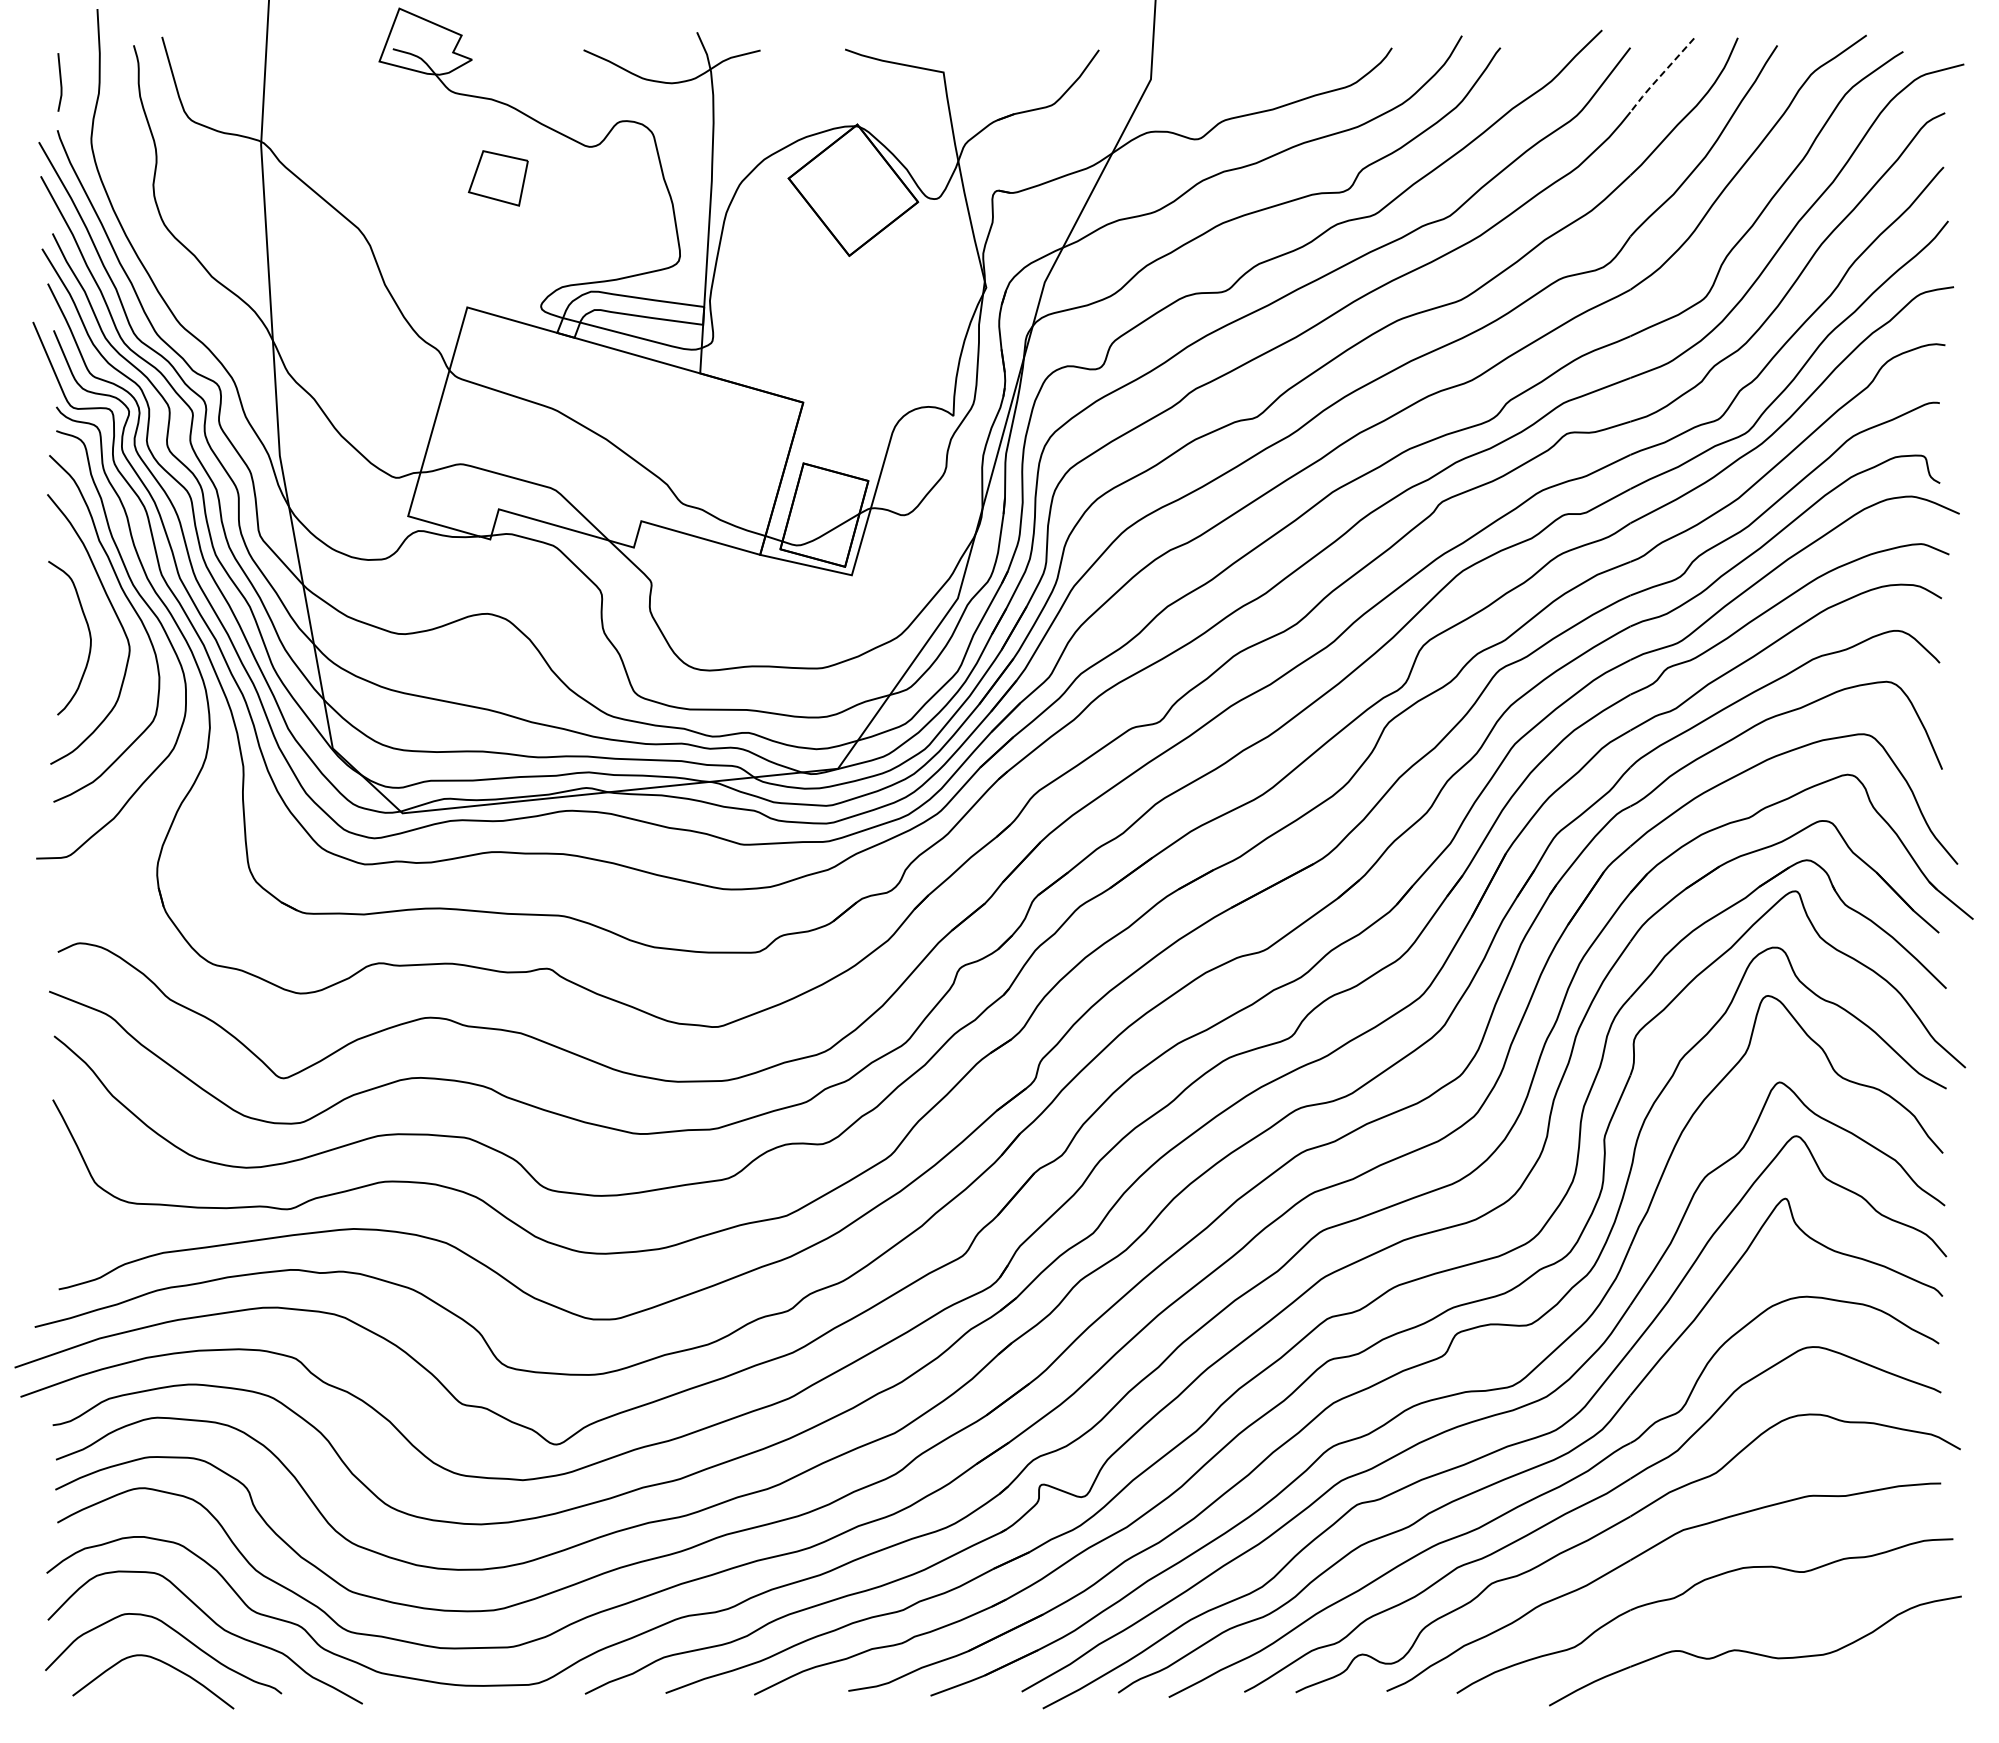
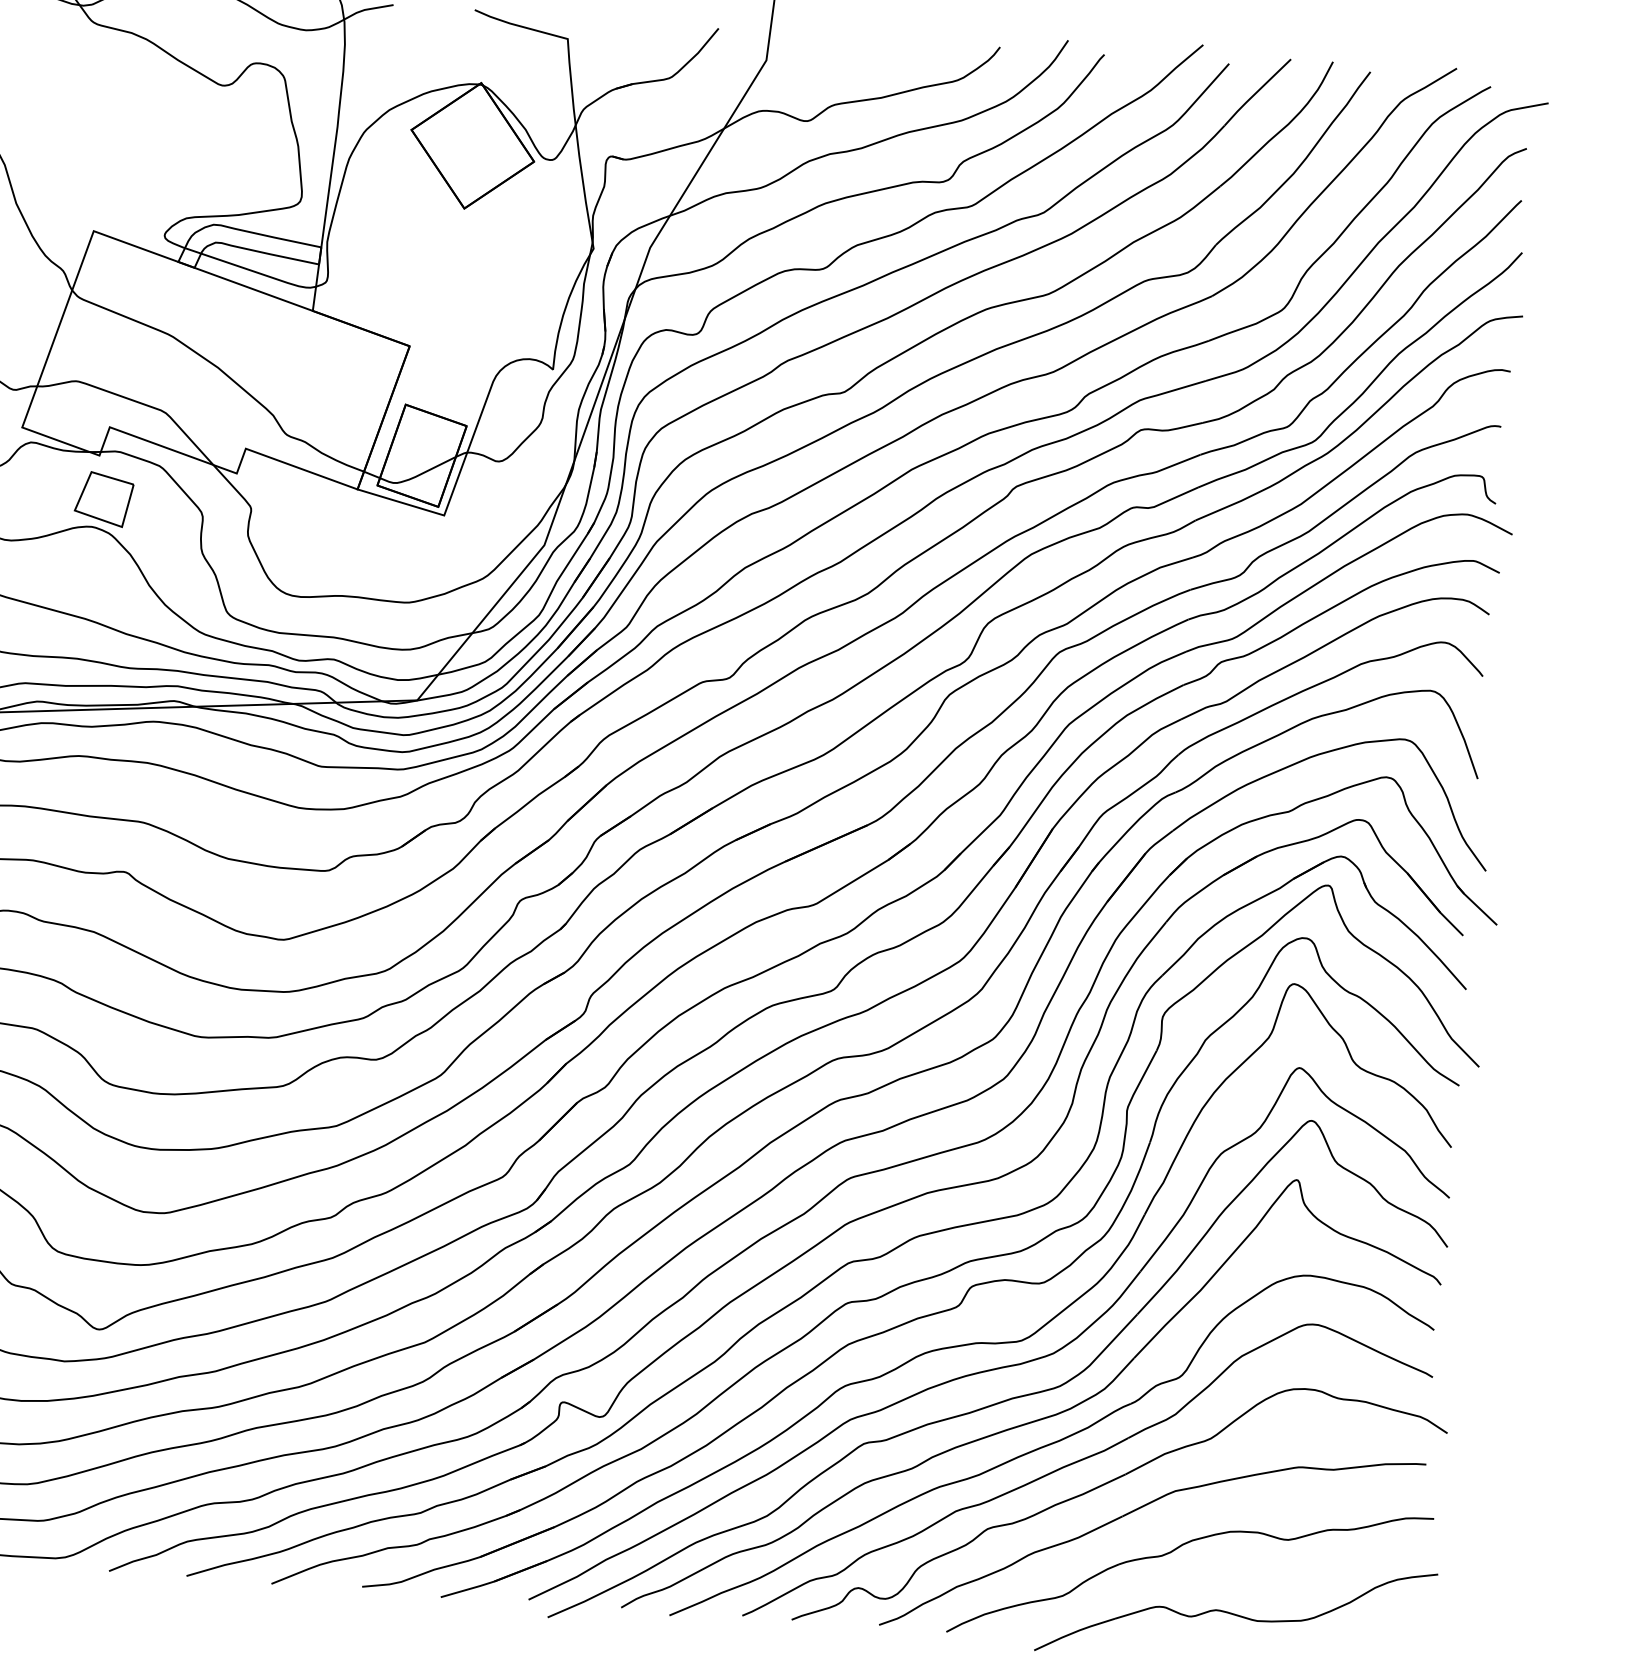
line: (1660, 76) -> (1256, 93), dashed -> solid
part: (497, 178) -> (103, 499), moved

